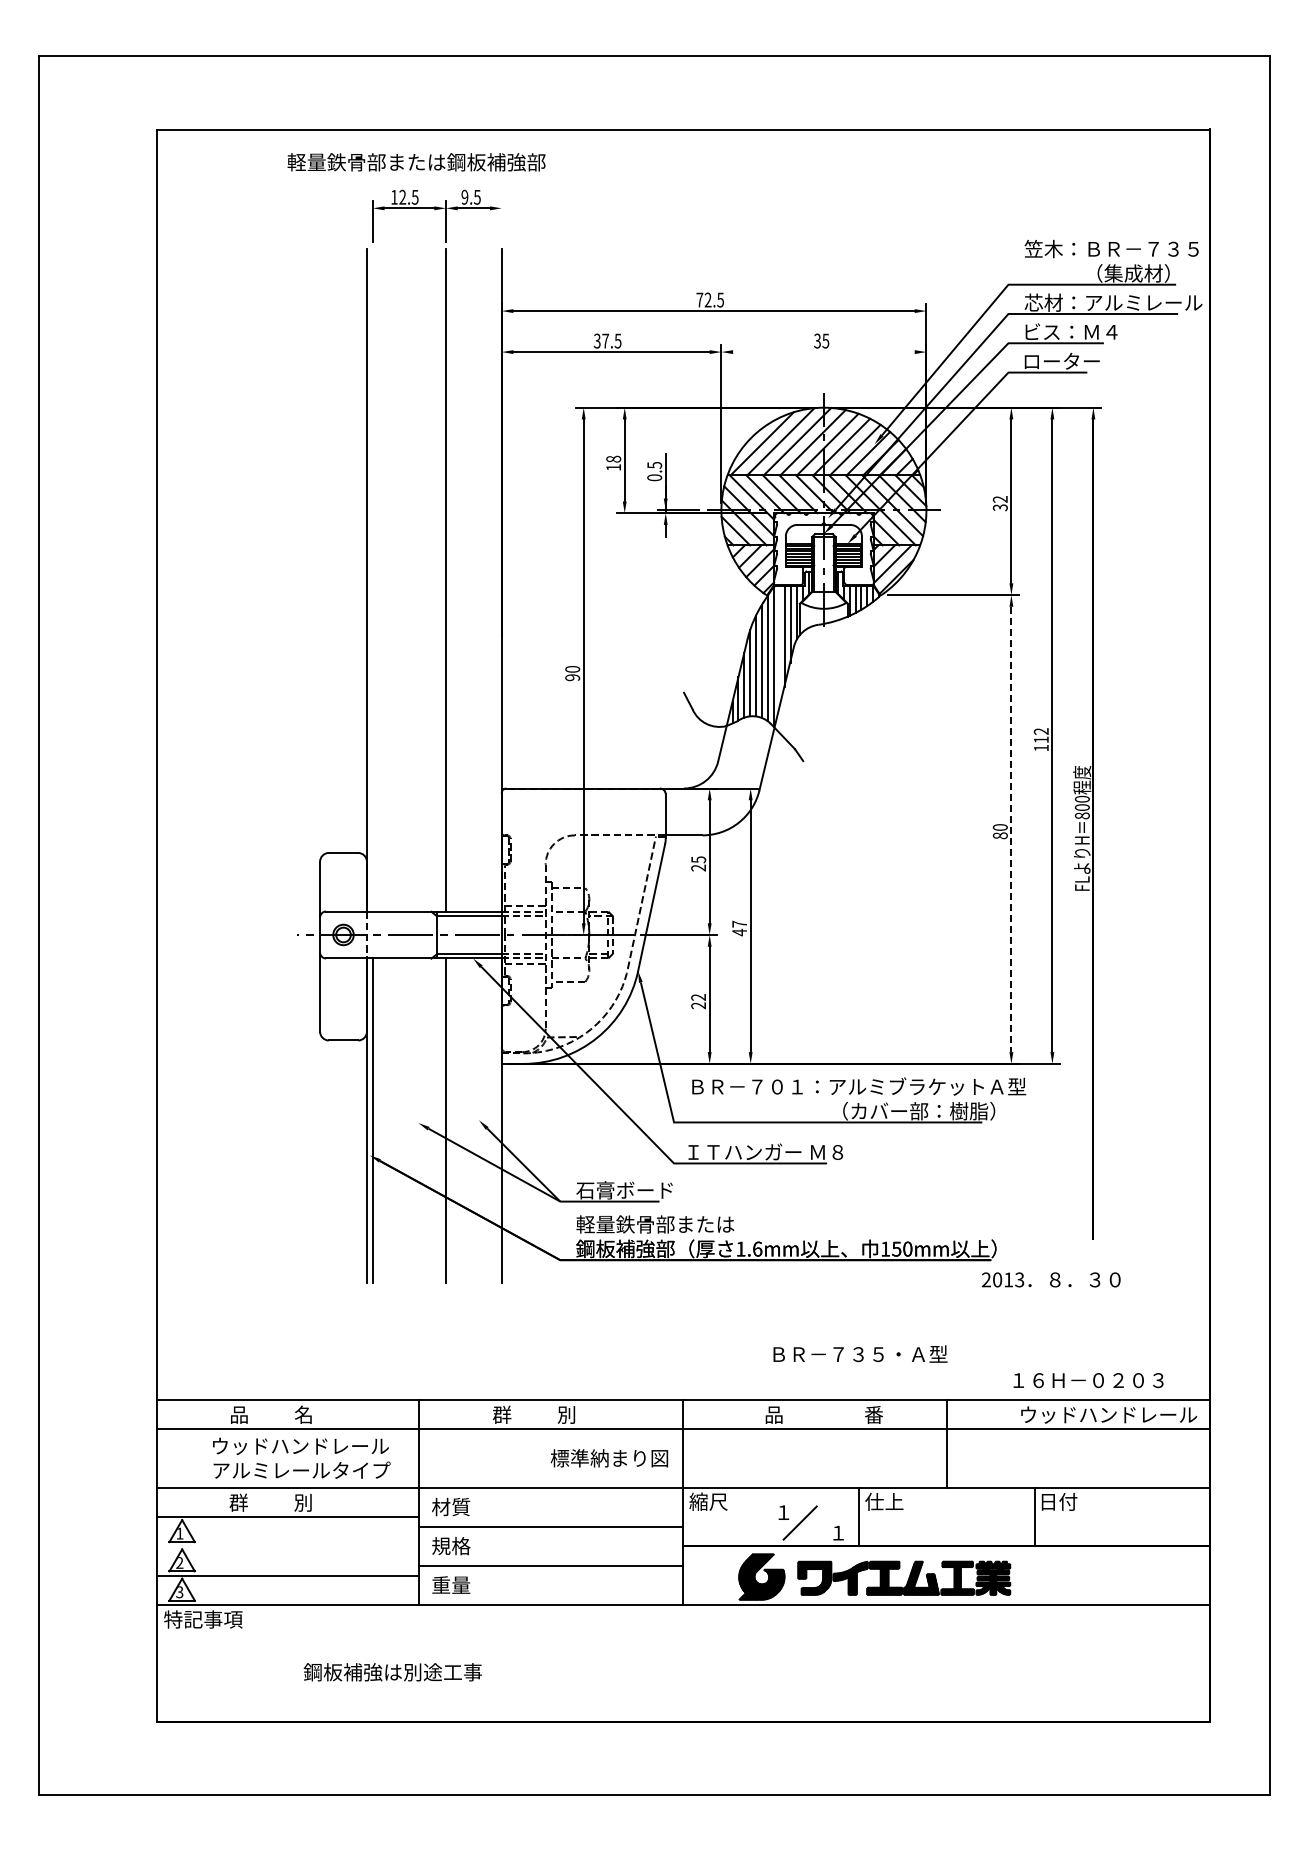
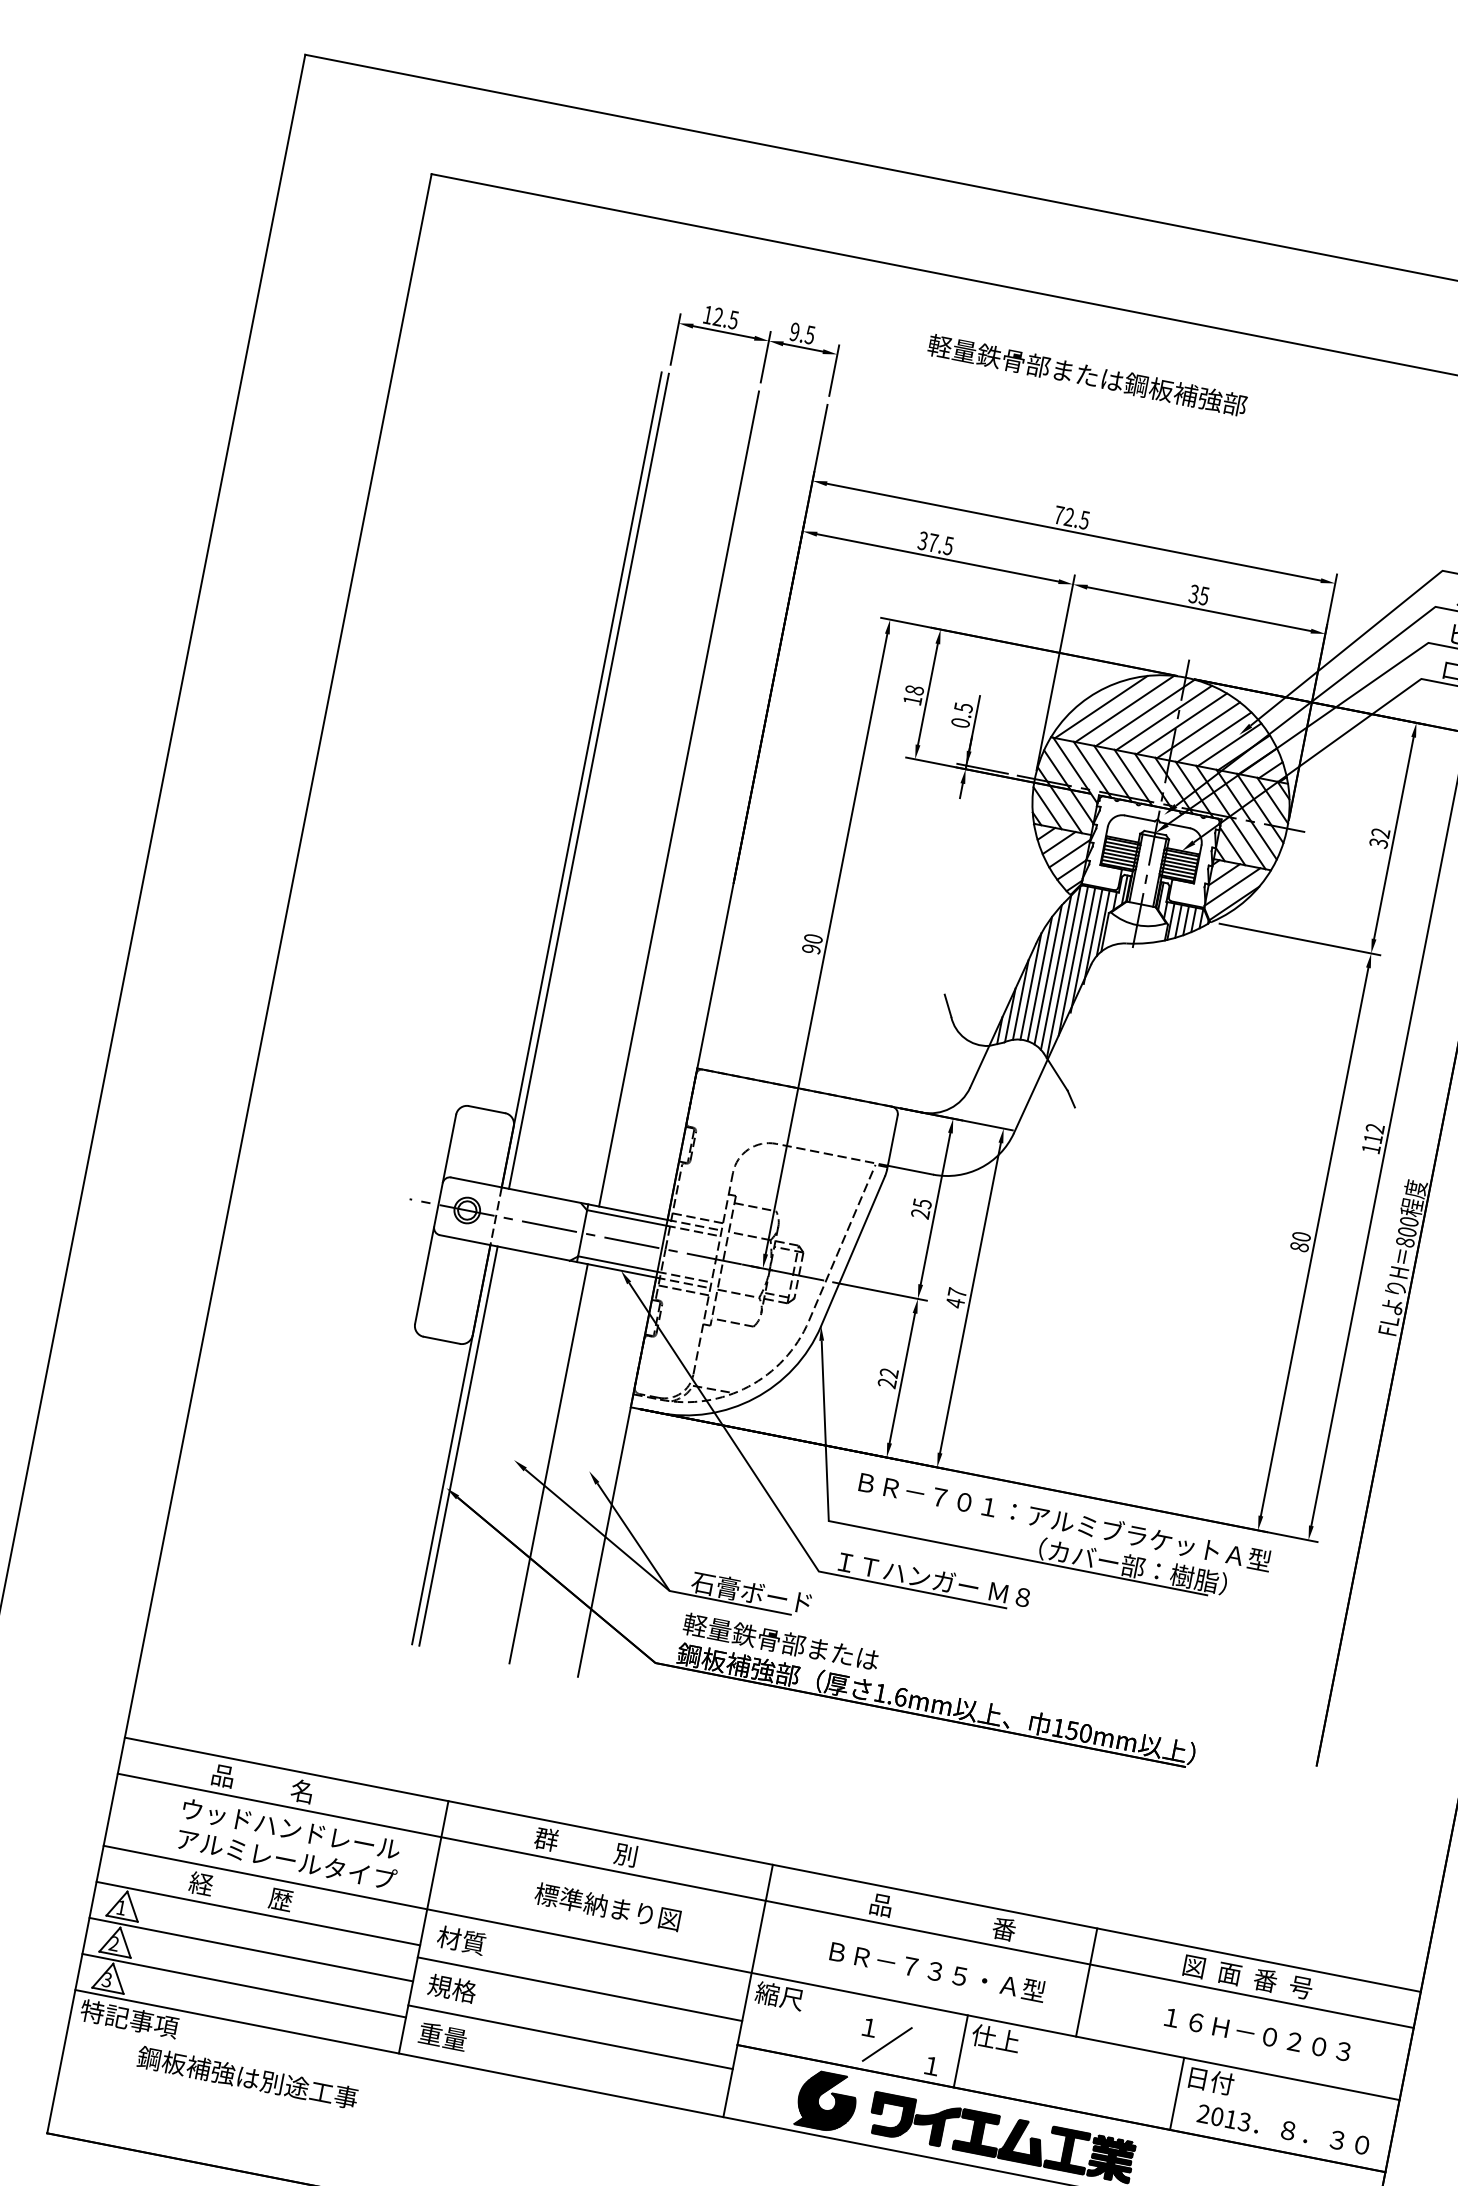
text: (416, 162) -> (1087, 375), moved
line: (501, 221) -> (833, 370), added
line: (823, 352) -> (1198, 609), added
line: (372, 580) -> (588, 781), added
line: (779, 646) -> (1073, 960), added
line: (1011, 829) -> (1314, 1241), dashed -> solid
text: (1051, 1279) -> (1283, 2129), moved
text: (860, 1353) -> (937, 1970), moved
text: (1088, 1380) -> (1257, 2034), moved
text: (1108, 1414) -> (1292, 1985), ウッドハンドレール -> 図  面  番  号
text: (609, 1458) -> (607, 1907), moved
text: (270, 1502) -> (240, 1891), 群          別 -> 経          歴
line: (287, 1546) -> (250, 1949), added
text: (392, 1672) -> (247, 2077), moved

